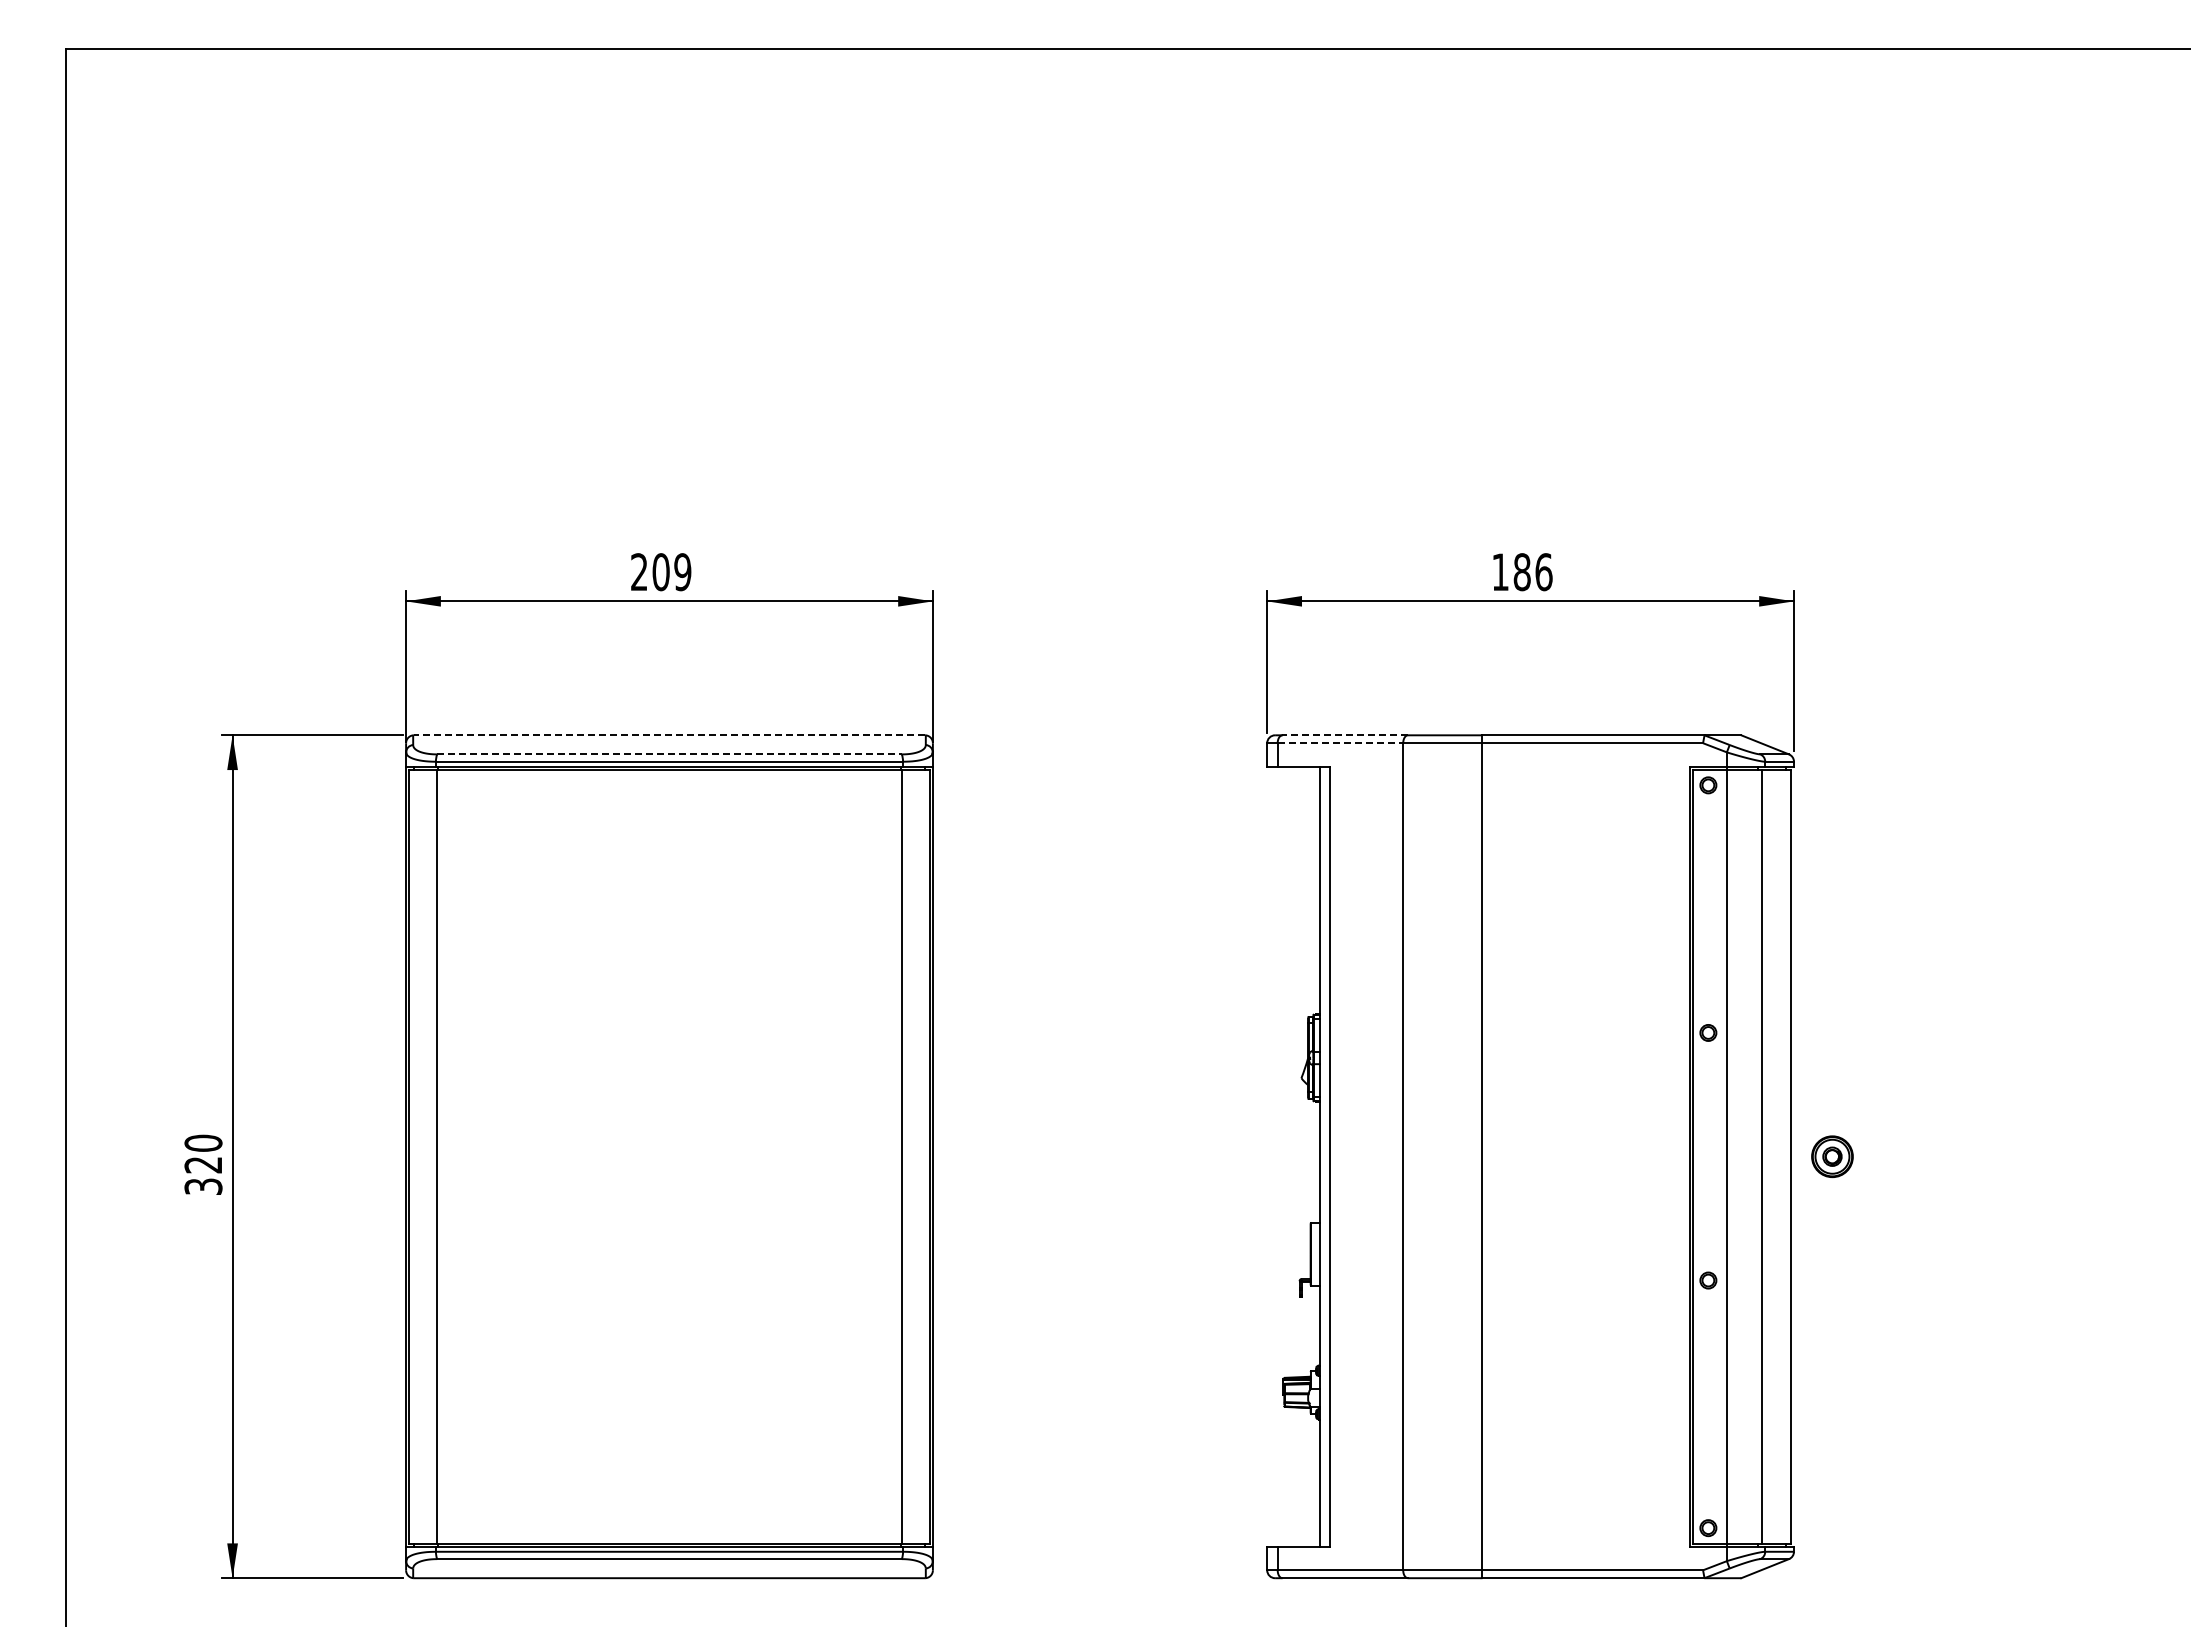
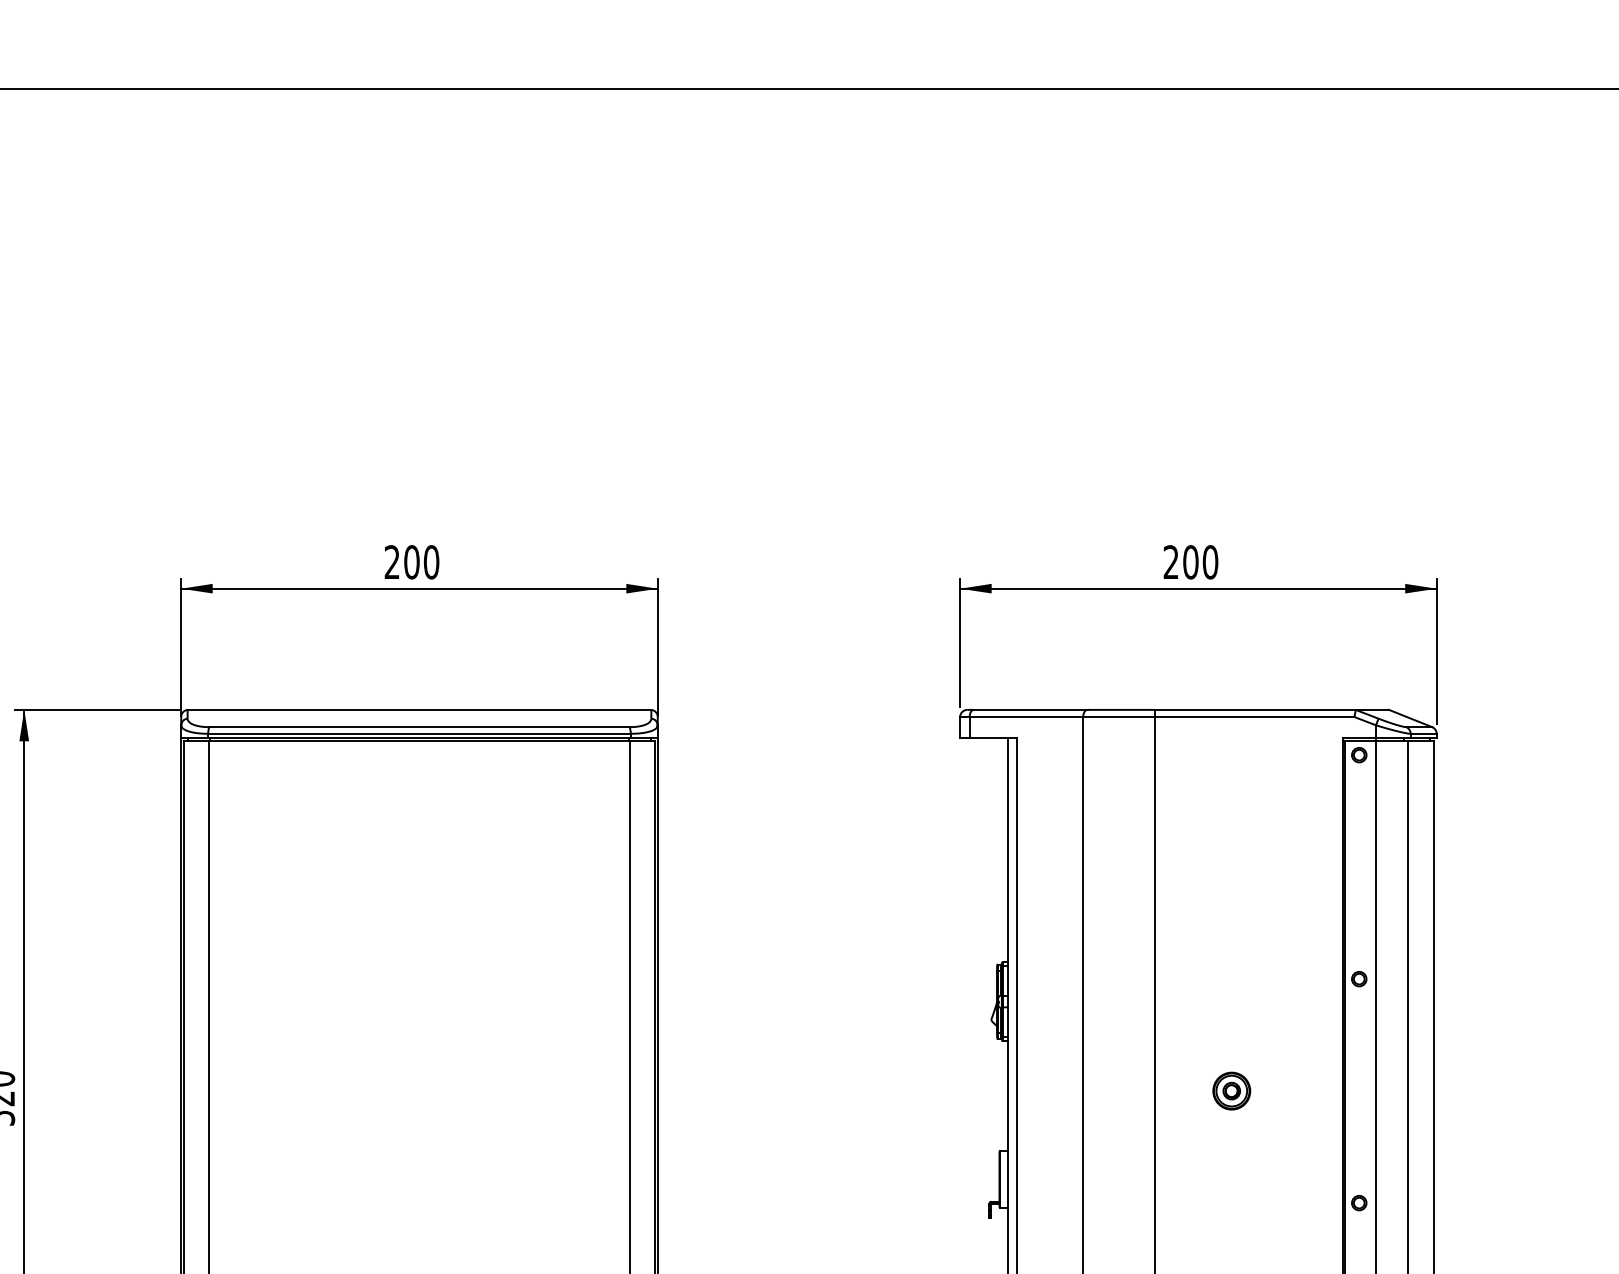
text: (682, 572) -> (431, 562), 209 -> 200
text: (1522, 572) -> (1191, 562), 186 -> 200
line: (669, 735) -> (419, 710), dashed -> solid
line: (1345, 735) -> (1031, 710), dashed -> solid
line: (1340, 743) -> (1026, 717), dashed -> solid
line: (670, 754) -> (420, 727), dashed -> solid
part: (1832, 1156) -> (1231, 1090), moved

